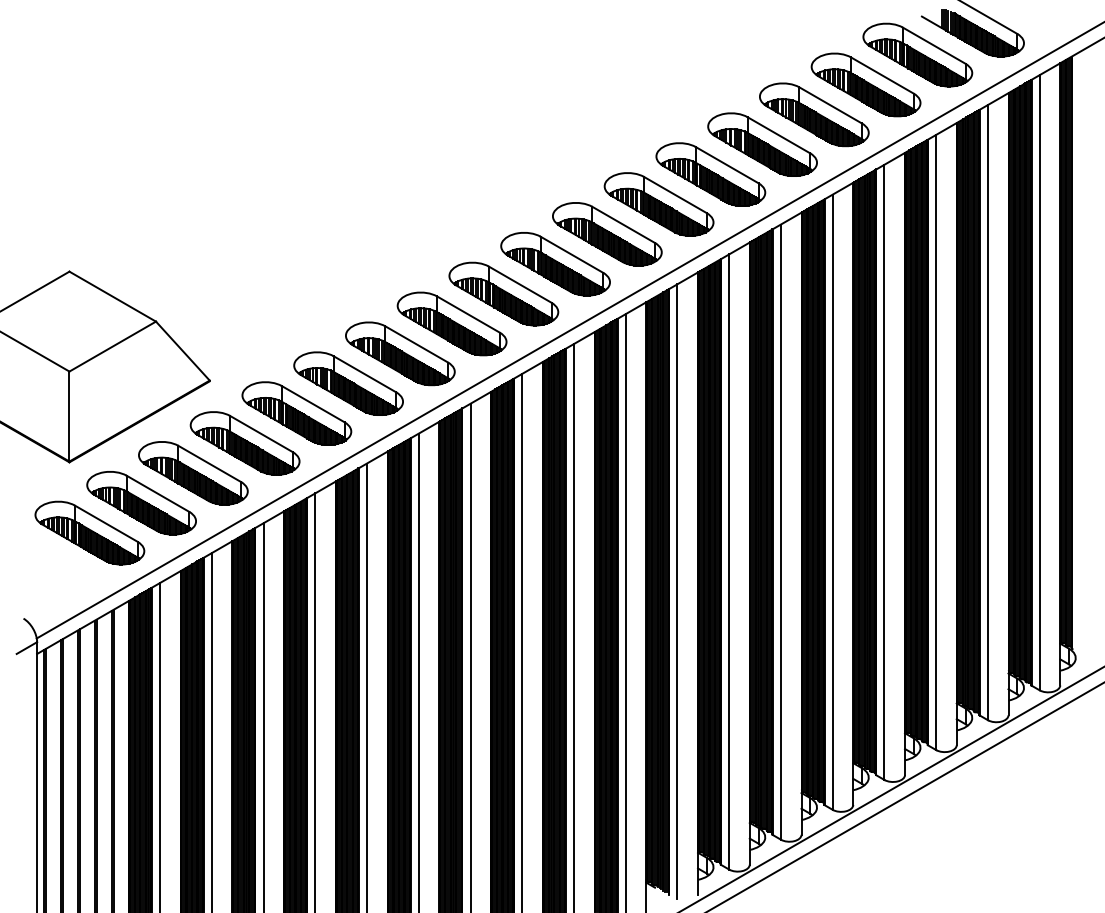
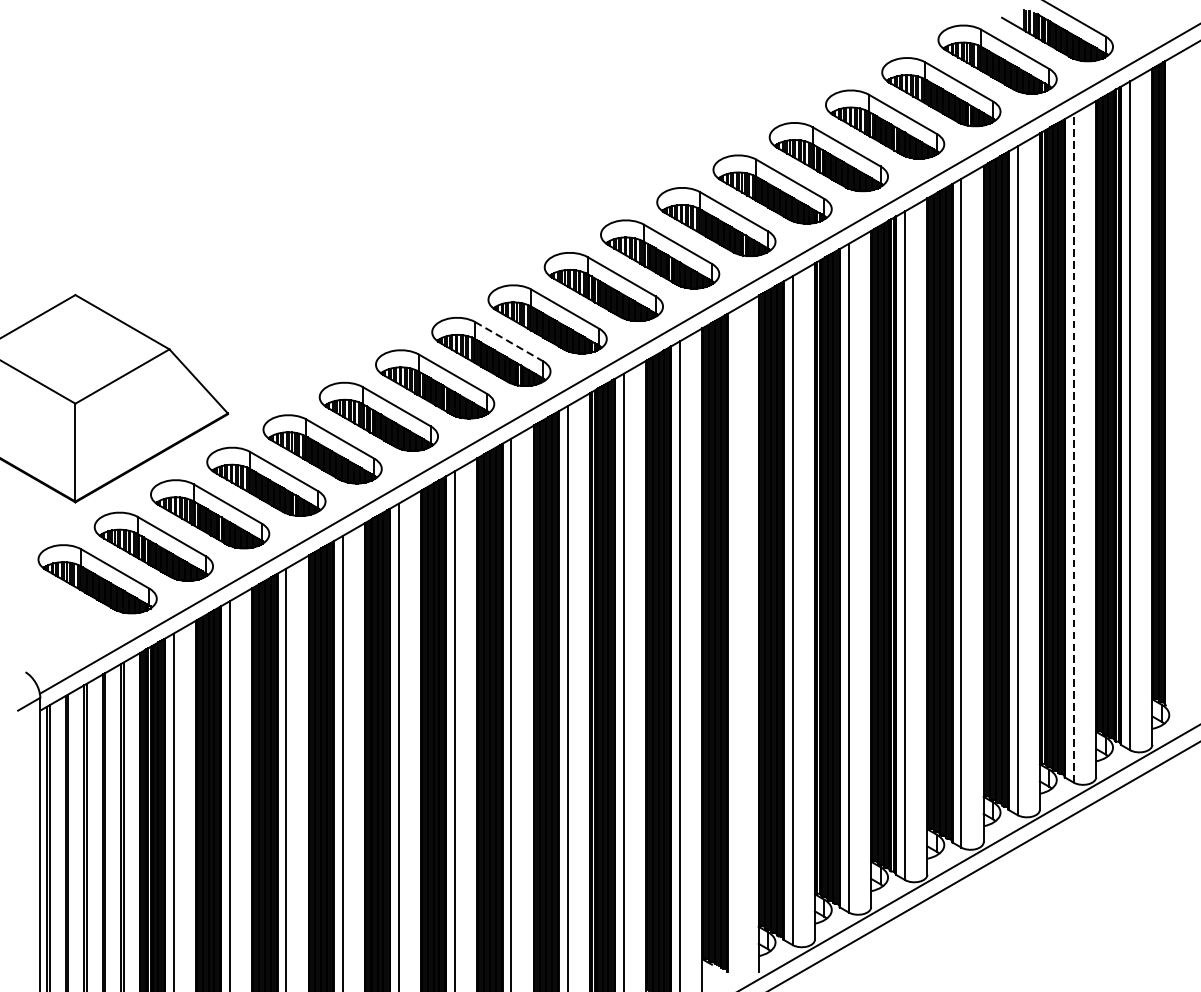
line: (468, 314) -> (509, 341), solid -> dashed
line: (987, 412) -> (1073, 448), solid -> dashed
line: (677, 591) -> (736, 642), removed

